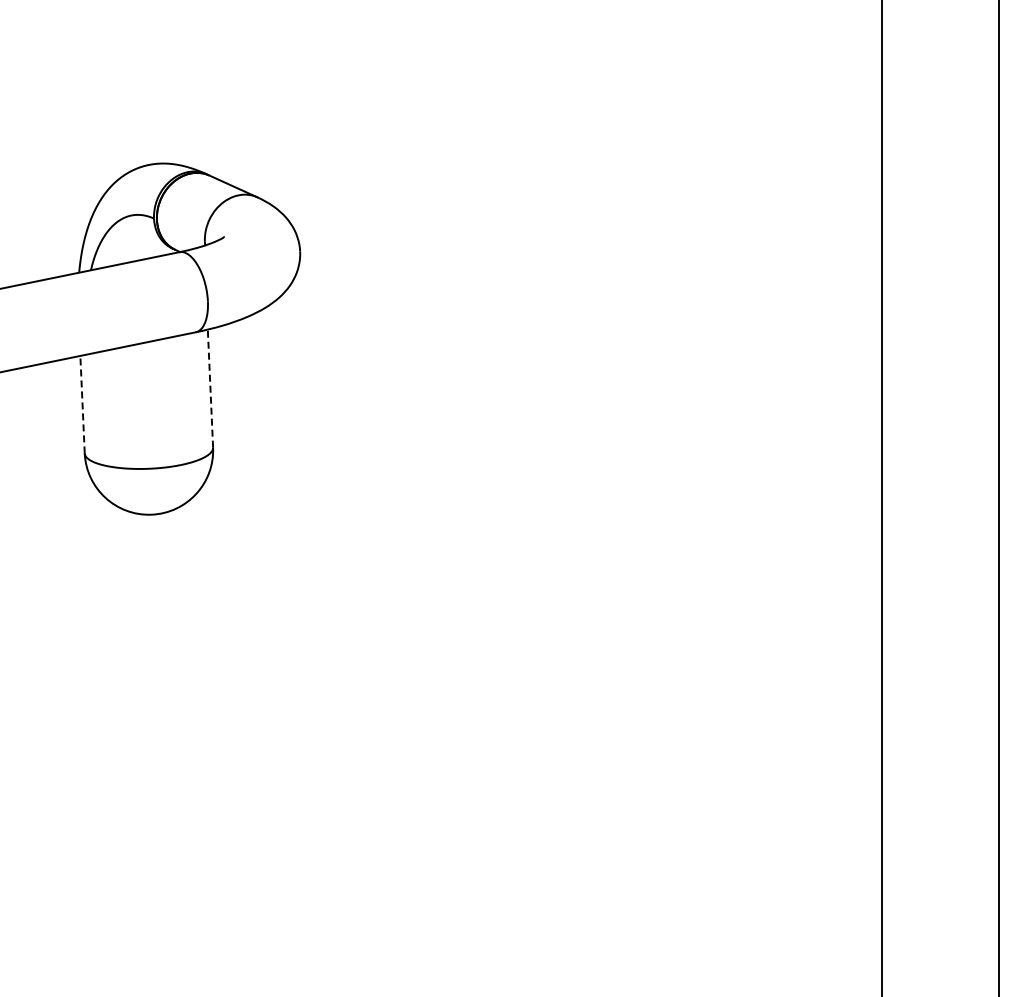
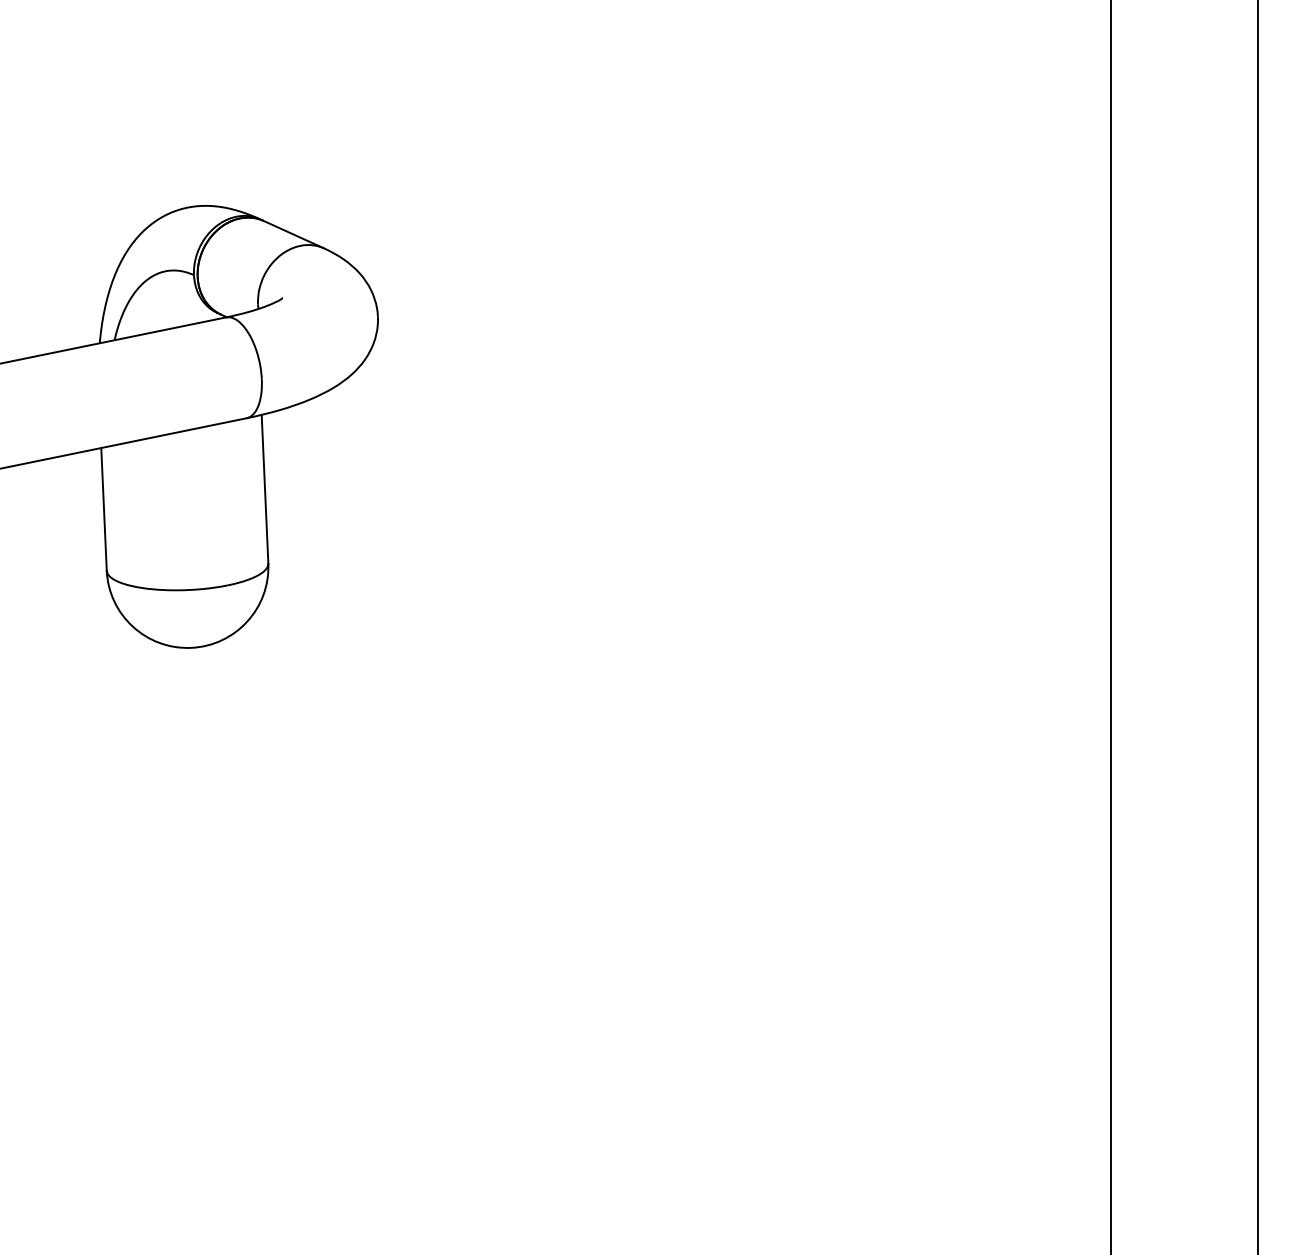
line: (210, 388) -> (265, 489), dashed -> solid
line: (82, 404) -> (103, 509), dashed -> solid

